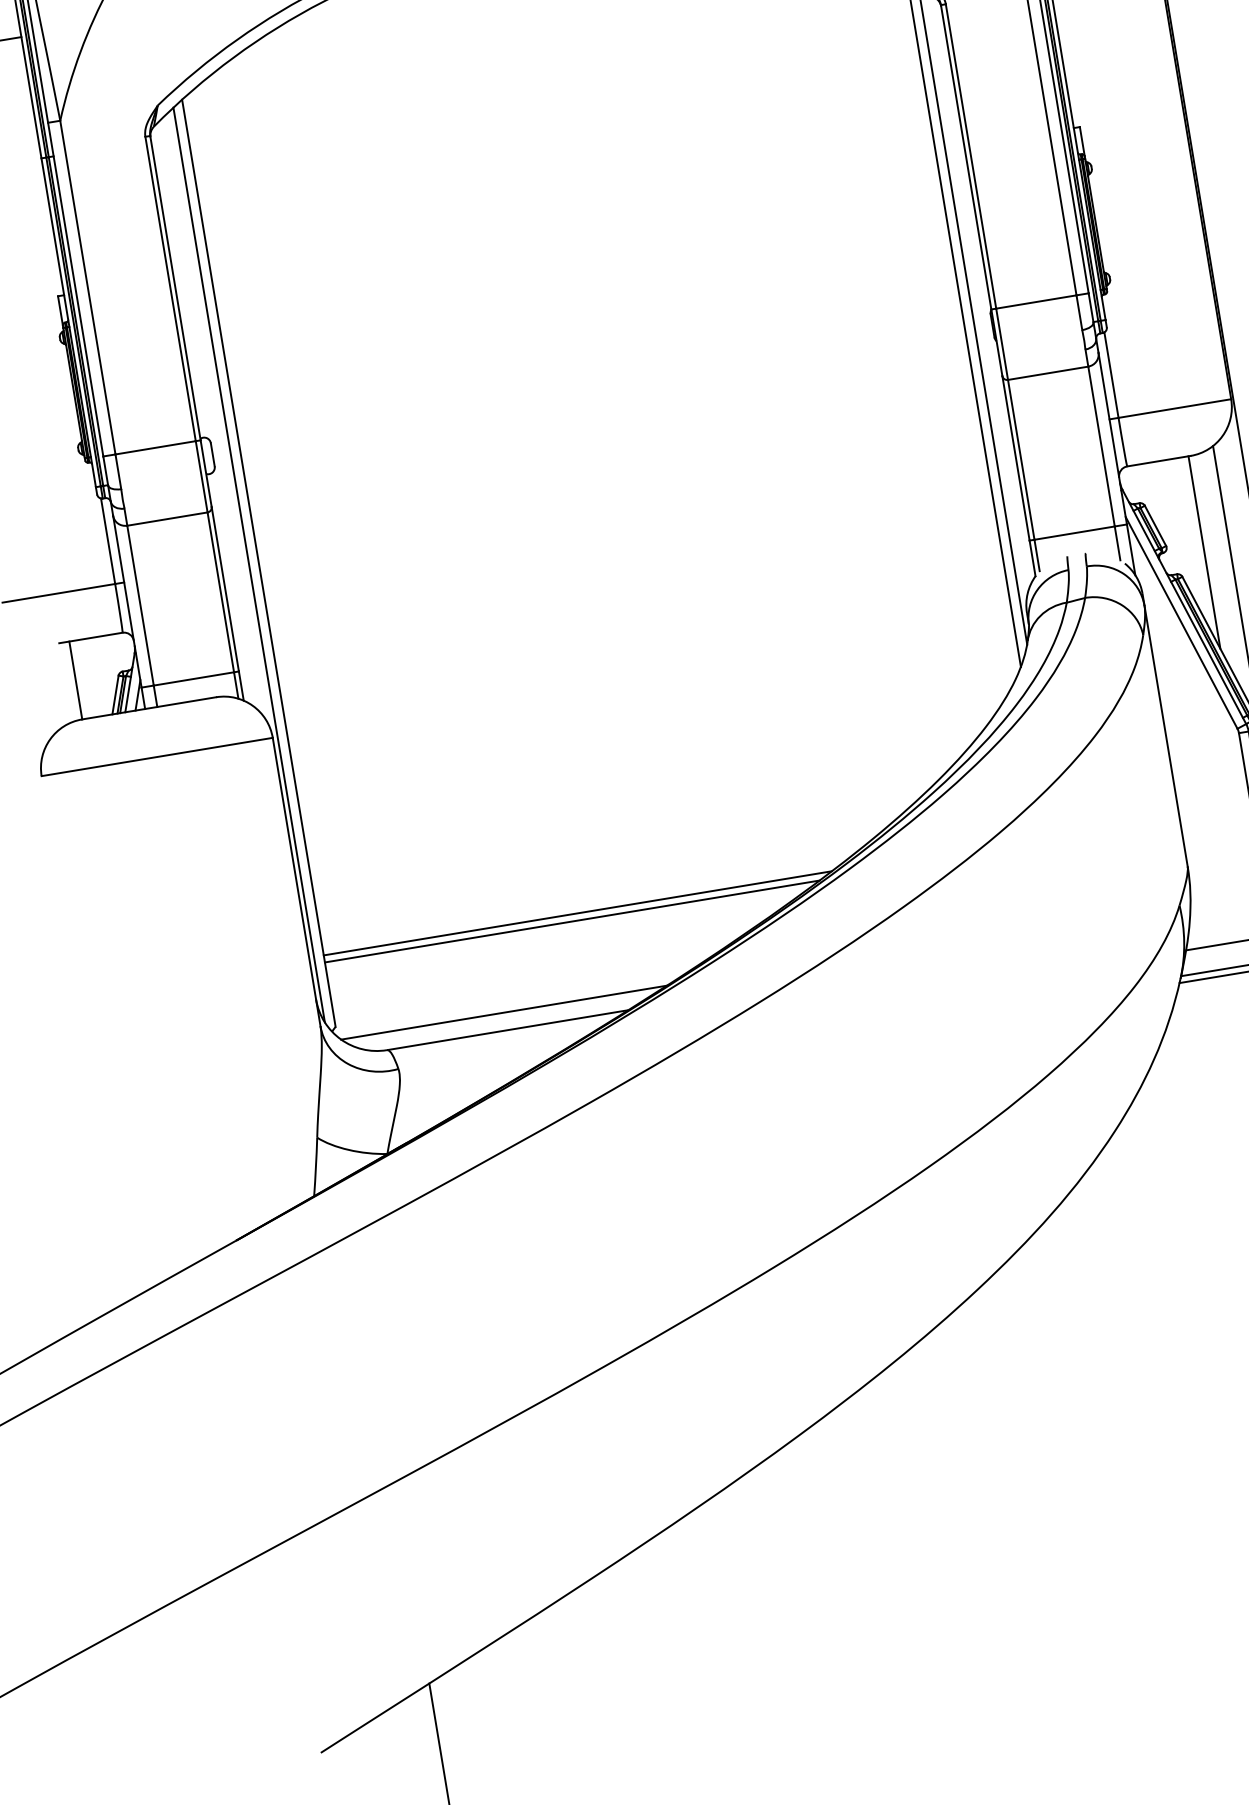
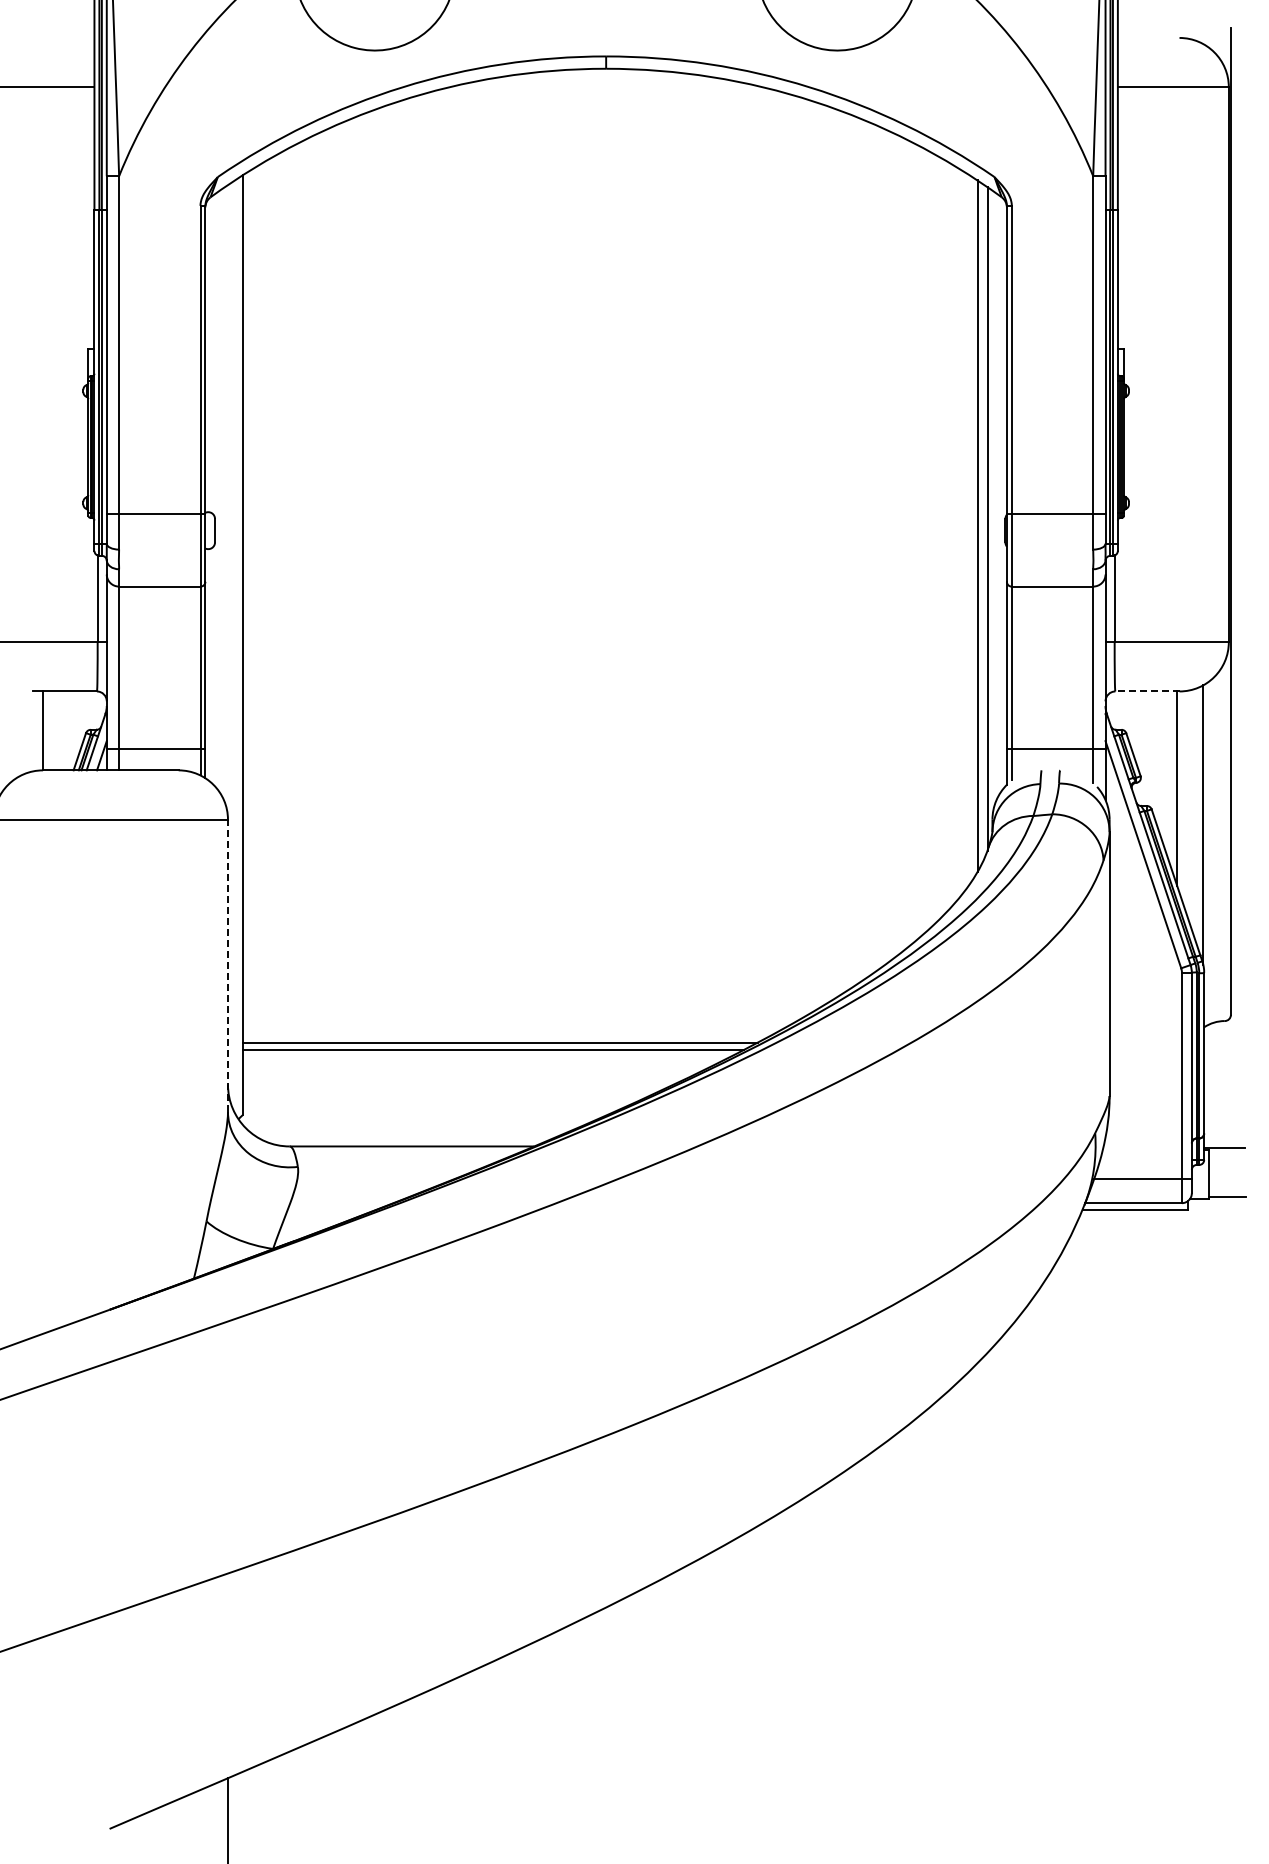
line: (1158, 461) -> (1146, 691), solid -> dashed
line: (248, 564) -> (232, 644), removed
line: (296, 881) -> (227, 965), solid -> dashed
line: (504, 1012) -> (411, 1128), removed

